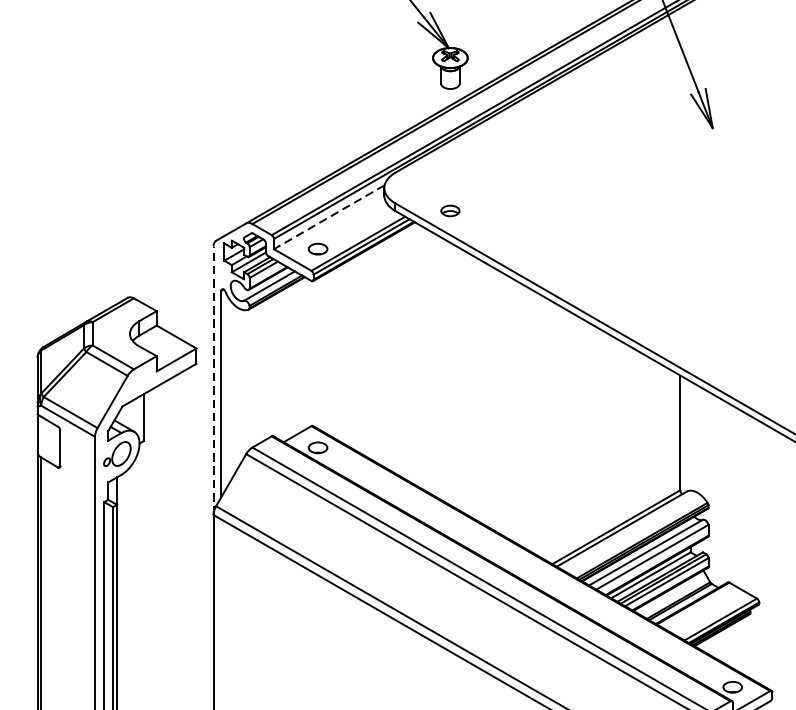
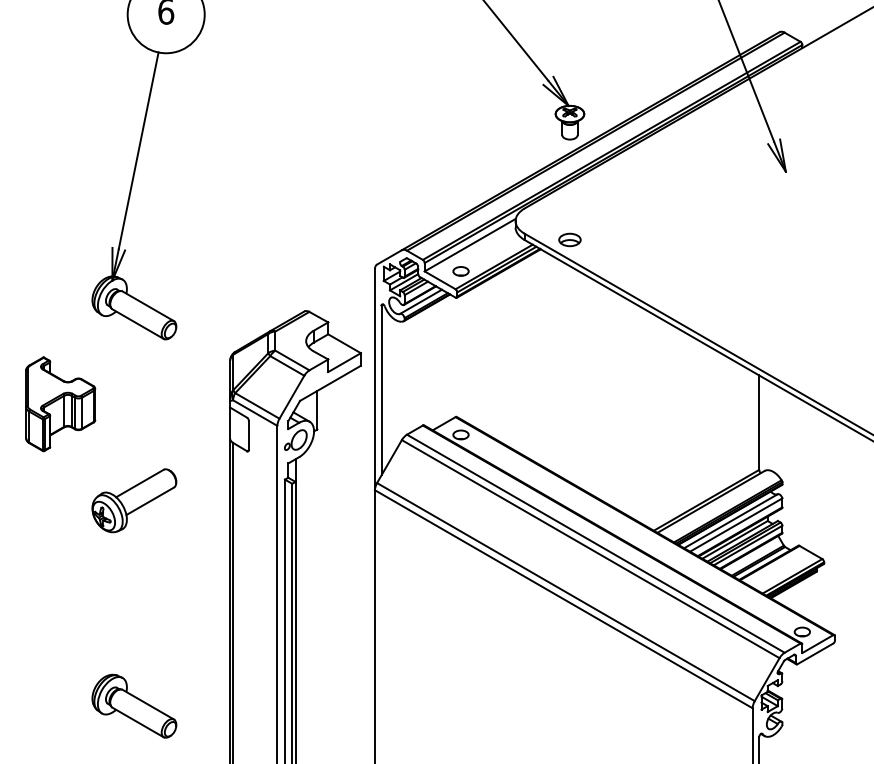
part: (449, 210) -> (569, 239), size x1.43
line: (329, 217) -> (470, 245), dashed -> solid
line: (212, 380) -> (374, 379), dashed -> solid

